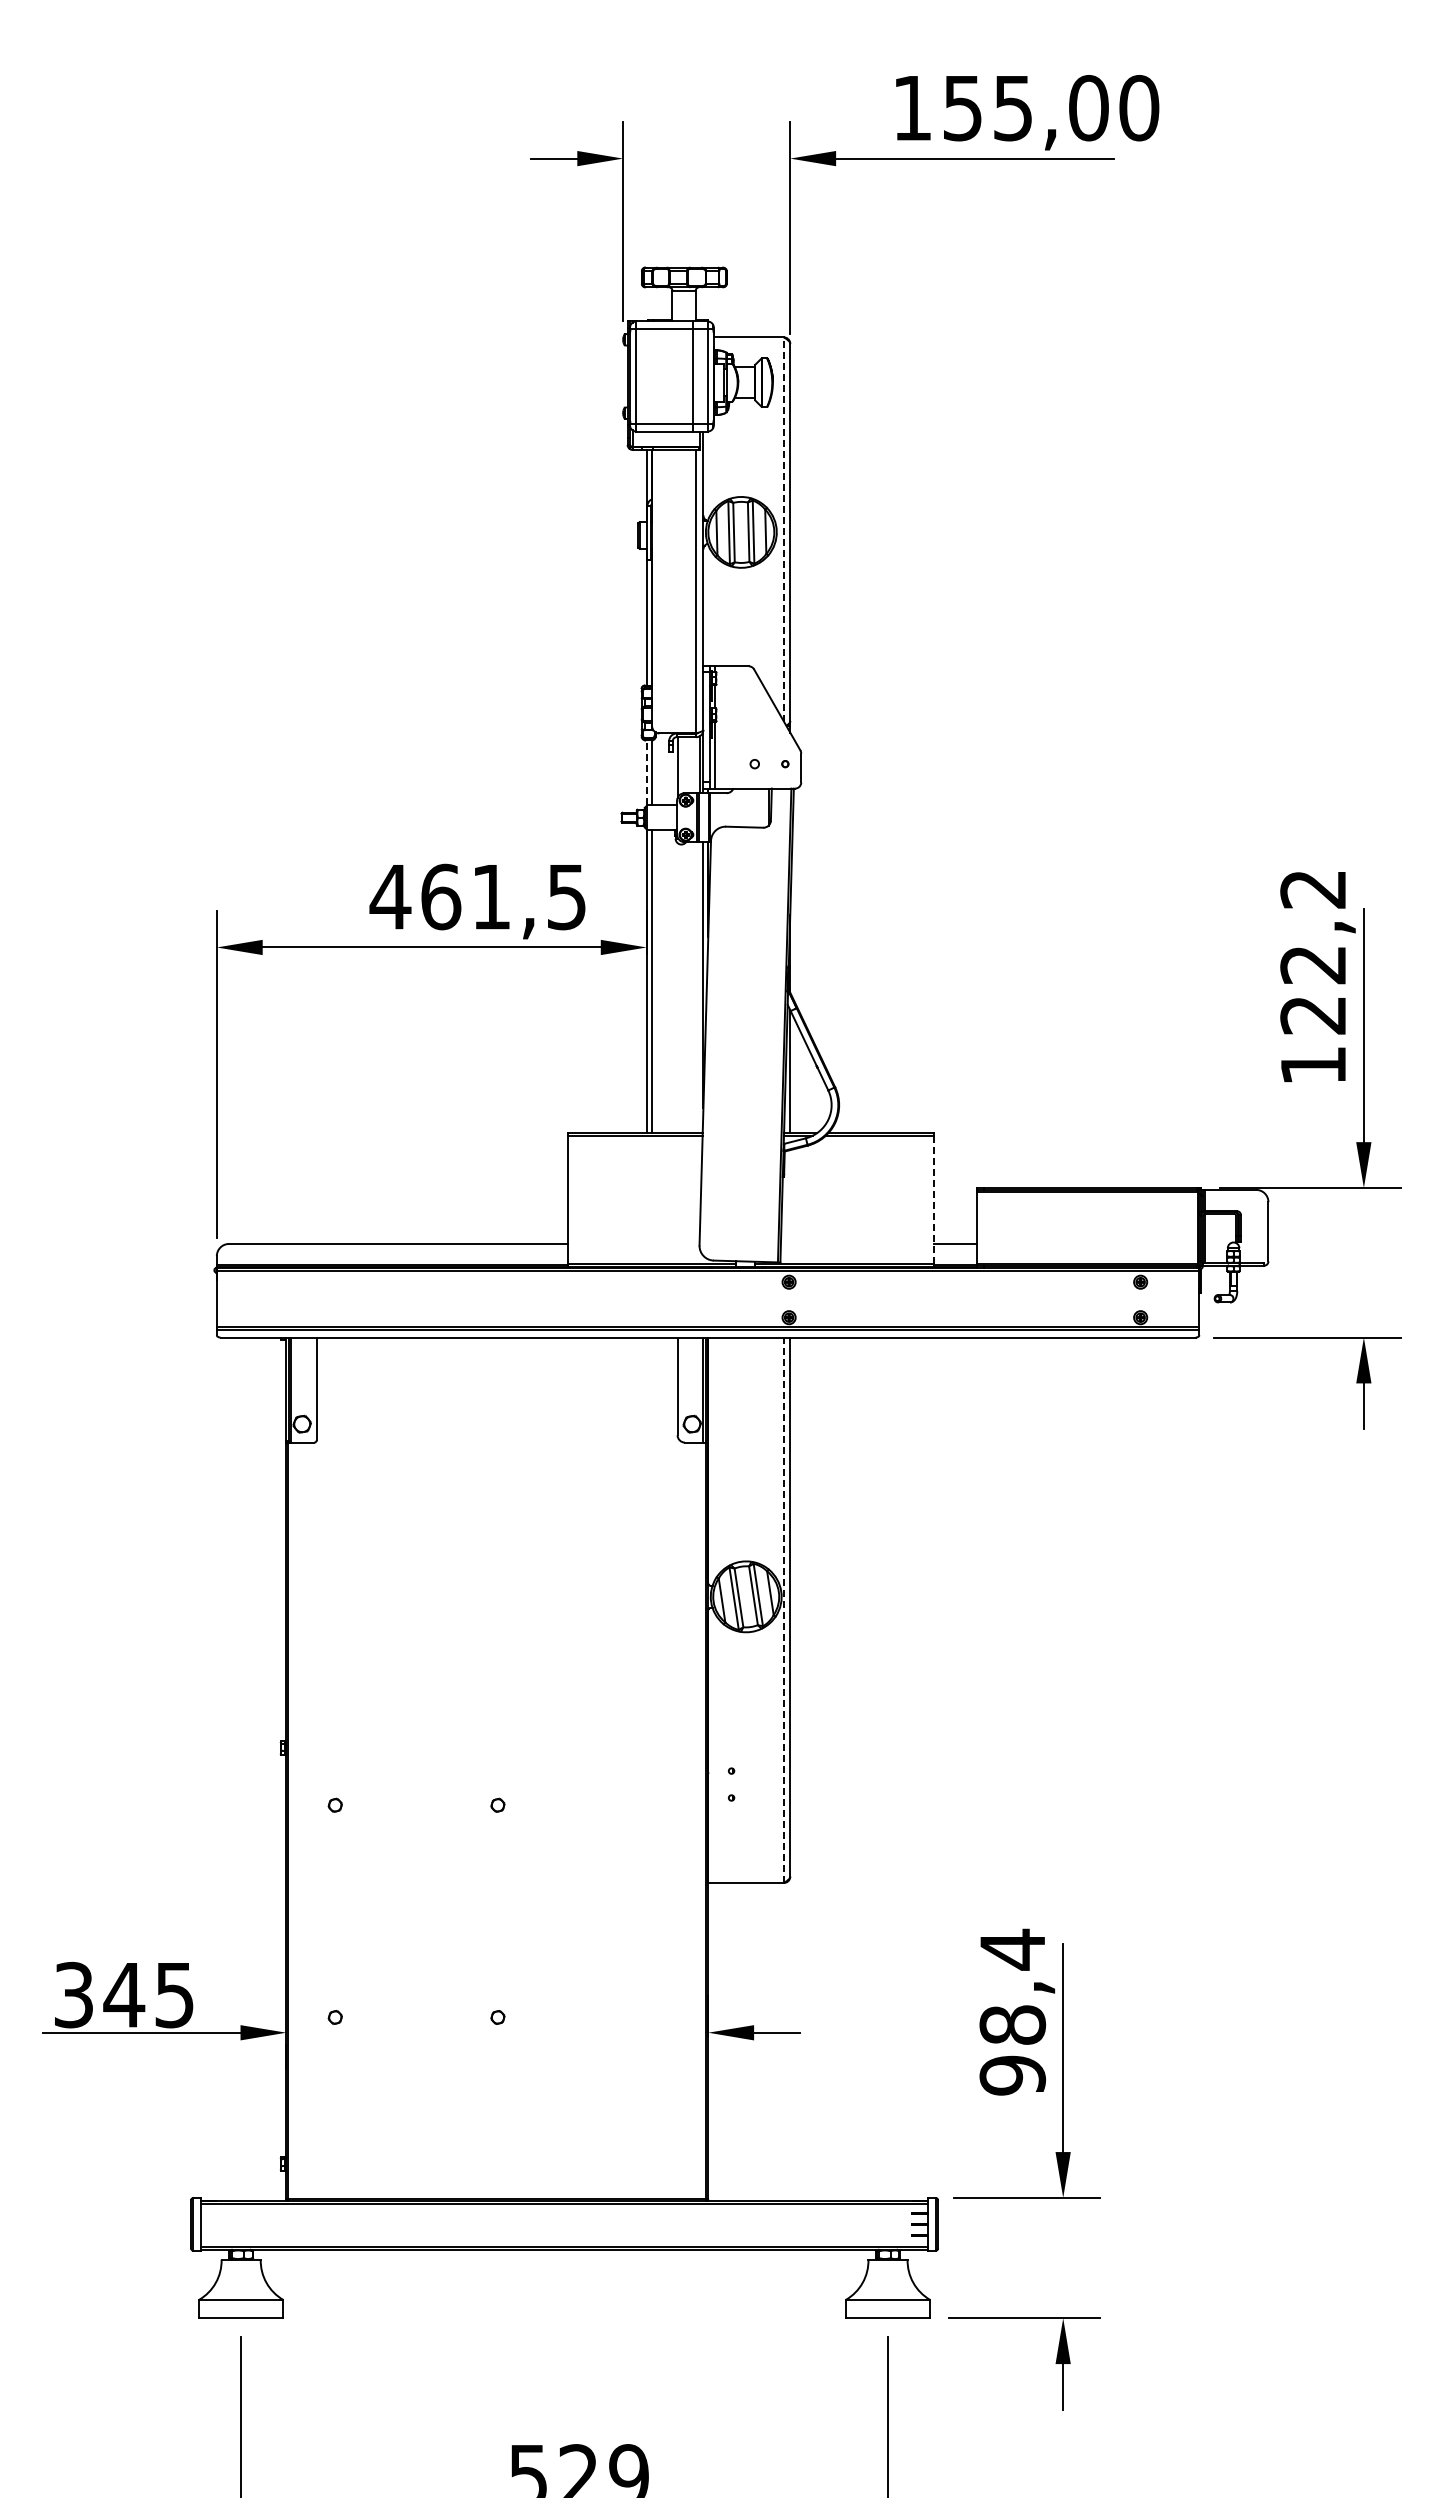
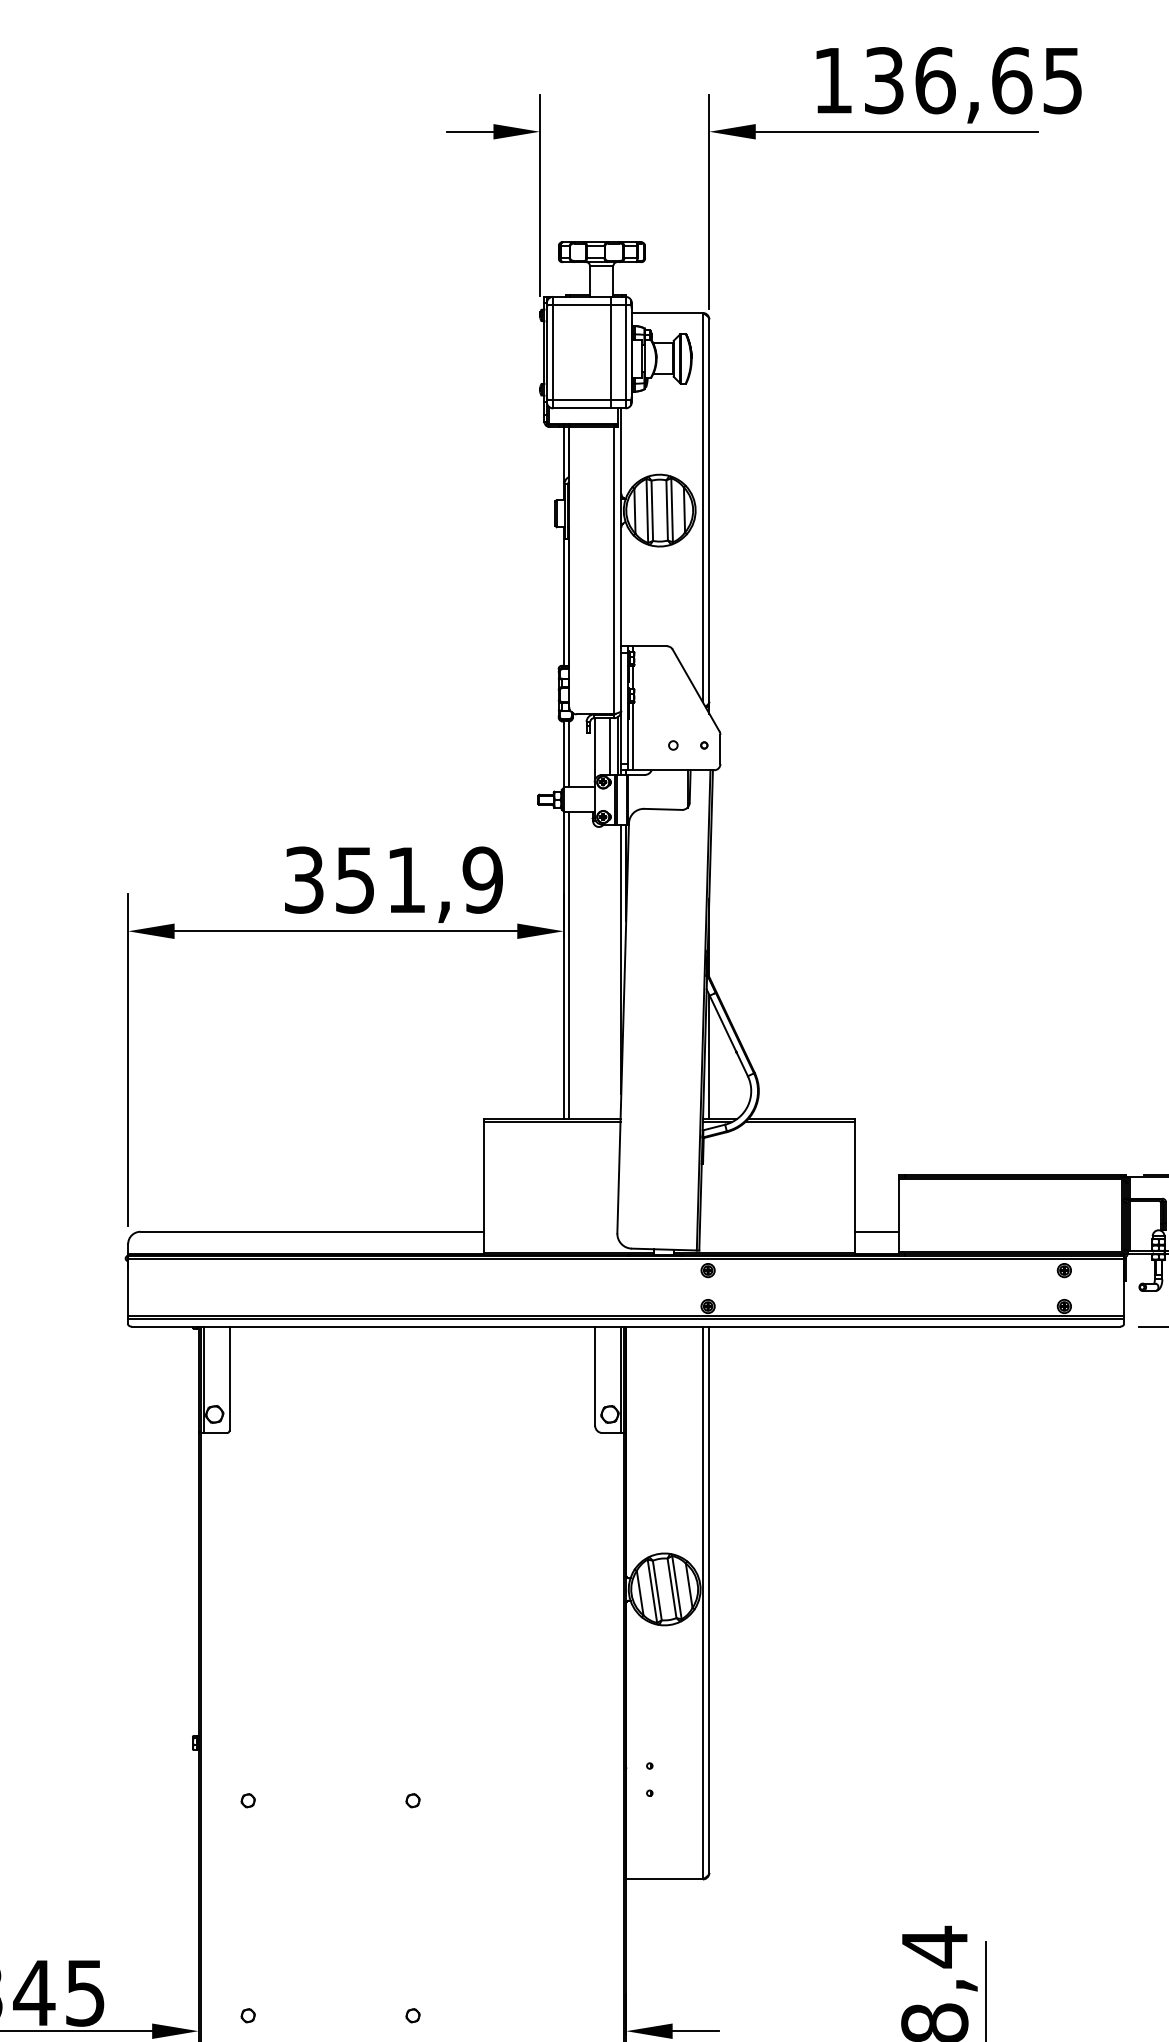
text: (1051, 108) -> (974, 80), 155,00 -> 136,65
line: (783, 528) -> (702, 506), dashed -> solid
line: (692, 765) -> (610, 746), added
line: (647, 772) -> (564, 753), dashed -> solid
text: (477, 896) -> (392, 879), 461,5 -> 351,9
line: (934, 1199) -> (855, 1186), dashed -> solid
line: (783, 1610) -> (702, 1603), dashed -> solid

